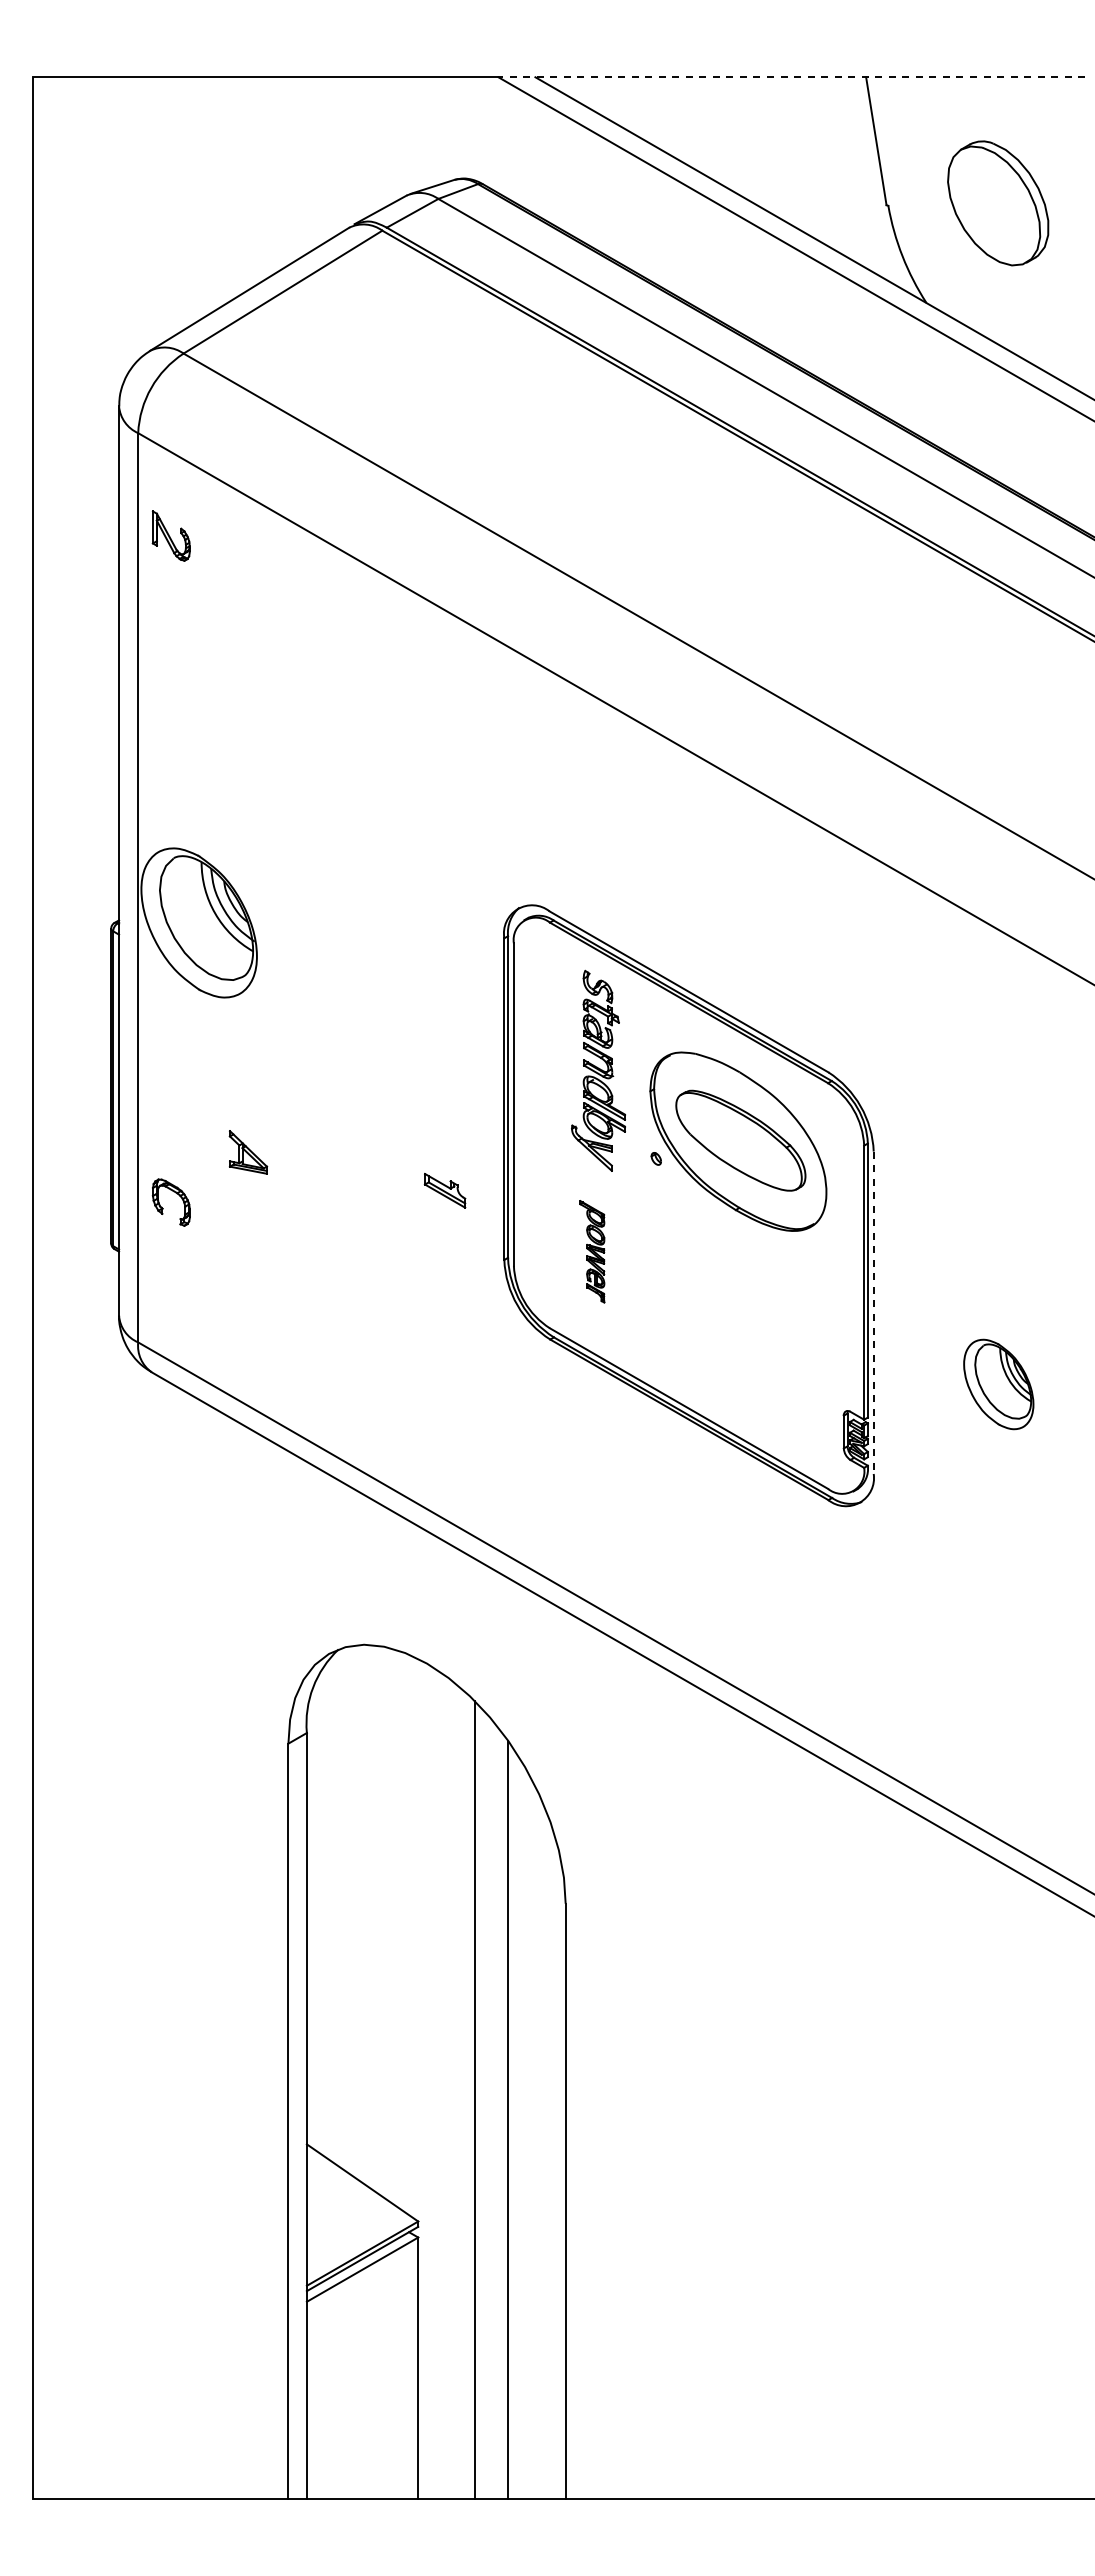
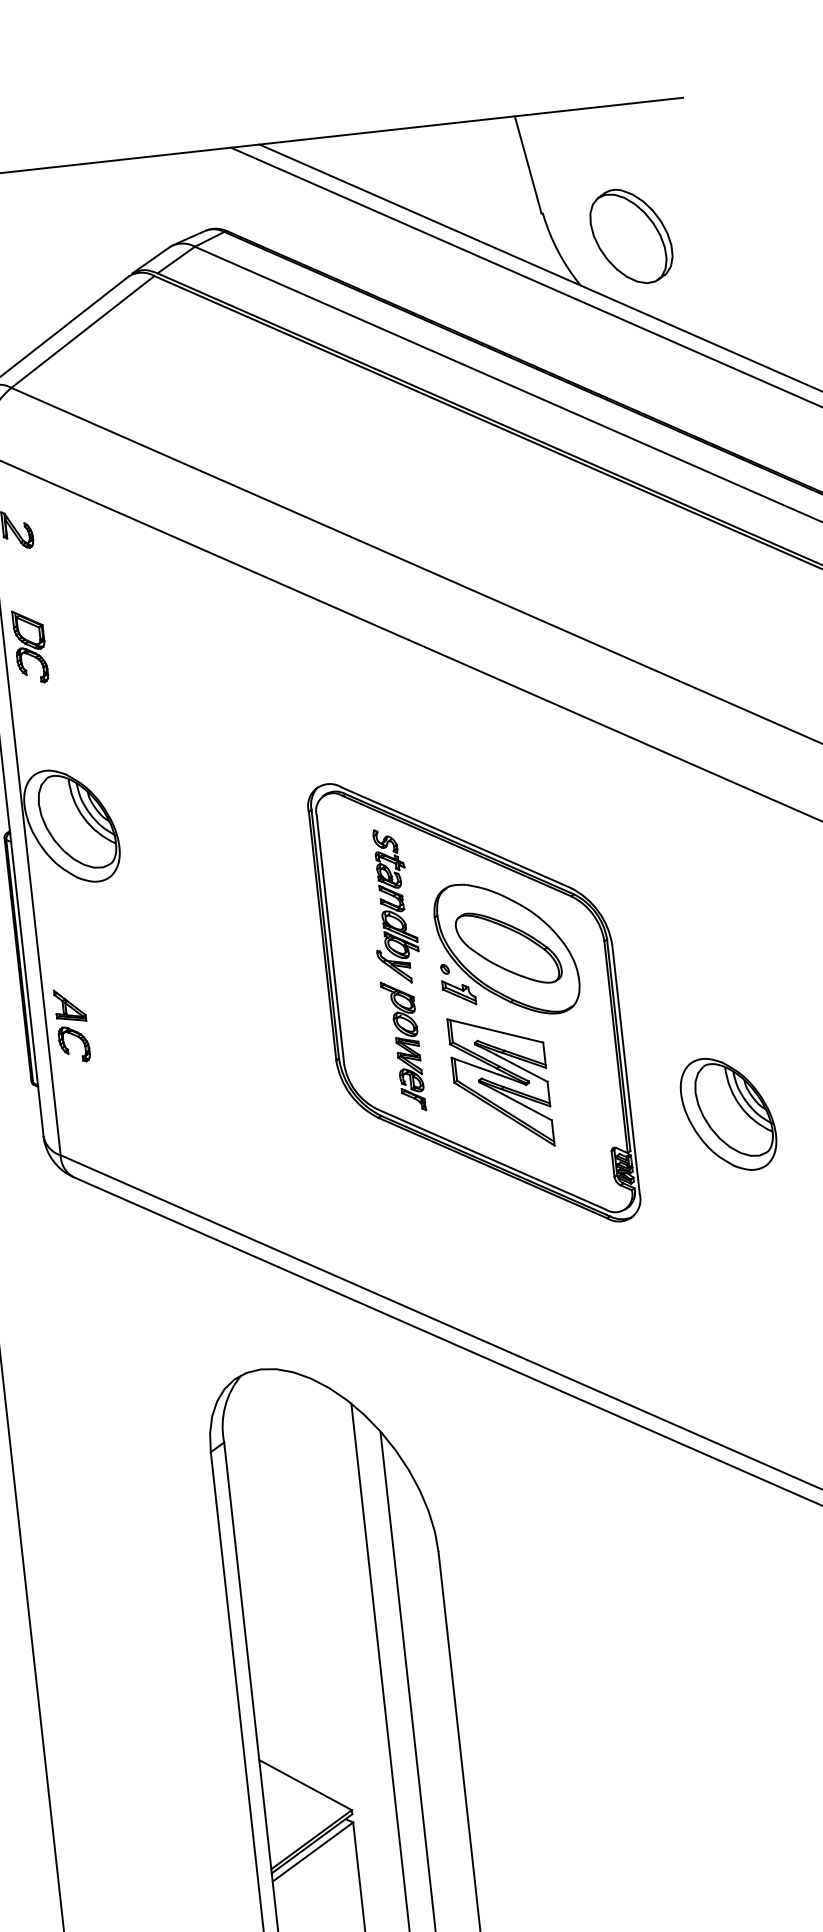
line: (792, 77) -> (458, 122), dashed -> solid
part: (998, 203) -> (631, 236), moved
part: (170, 687) -> (29, 646), added
part: (248, 1152) -> (70, 1005), moved
part: (444, 1190) -> (458, 992), moved
part: (592, 1251) -> (403, 1046), size x1.67
part: (711, 1311) -> (500, 1082), added
line: (873, 1313) -> (625, 1070), dashed -> solid
part: (998, 1384) -> (728, 1114), size x1.67

